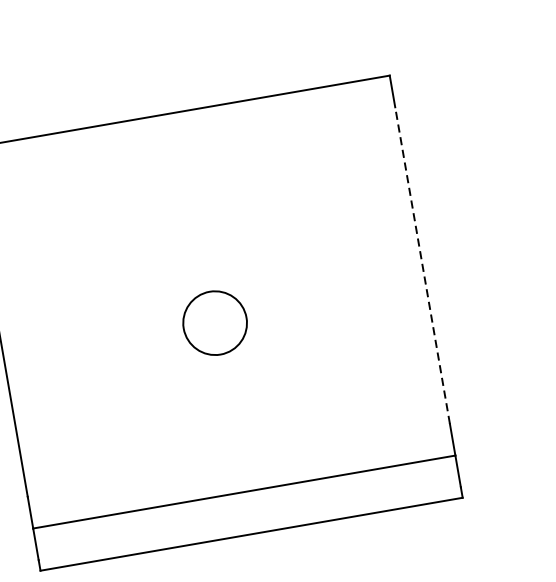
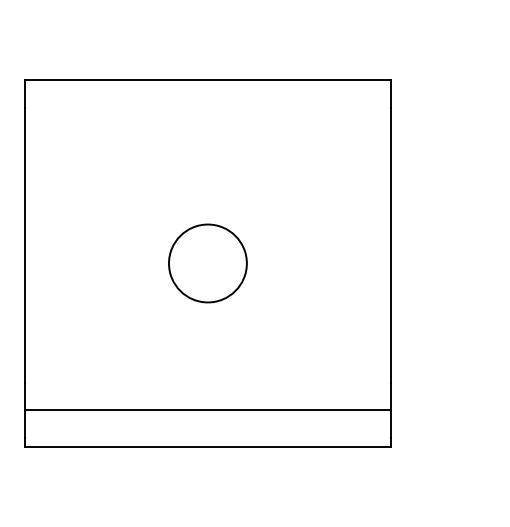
line: (422, 264) -> (391, 244), dashed -> solid
circle: (214, 323) -> (207, 263), size x1.43

